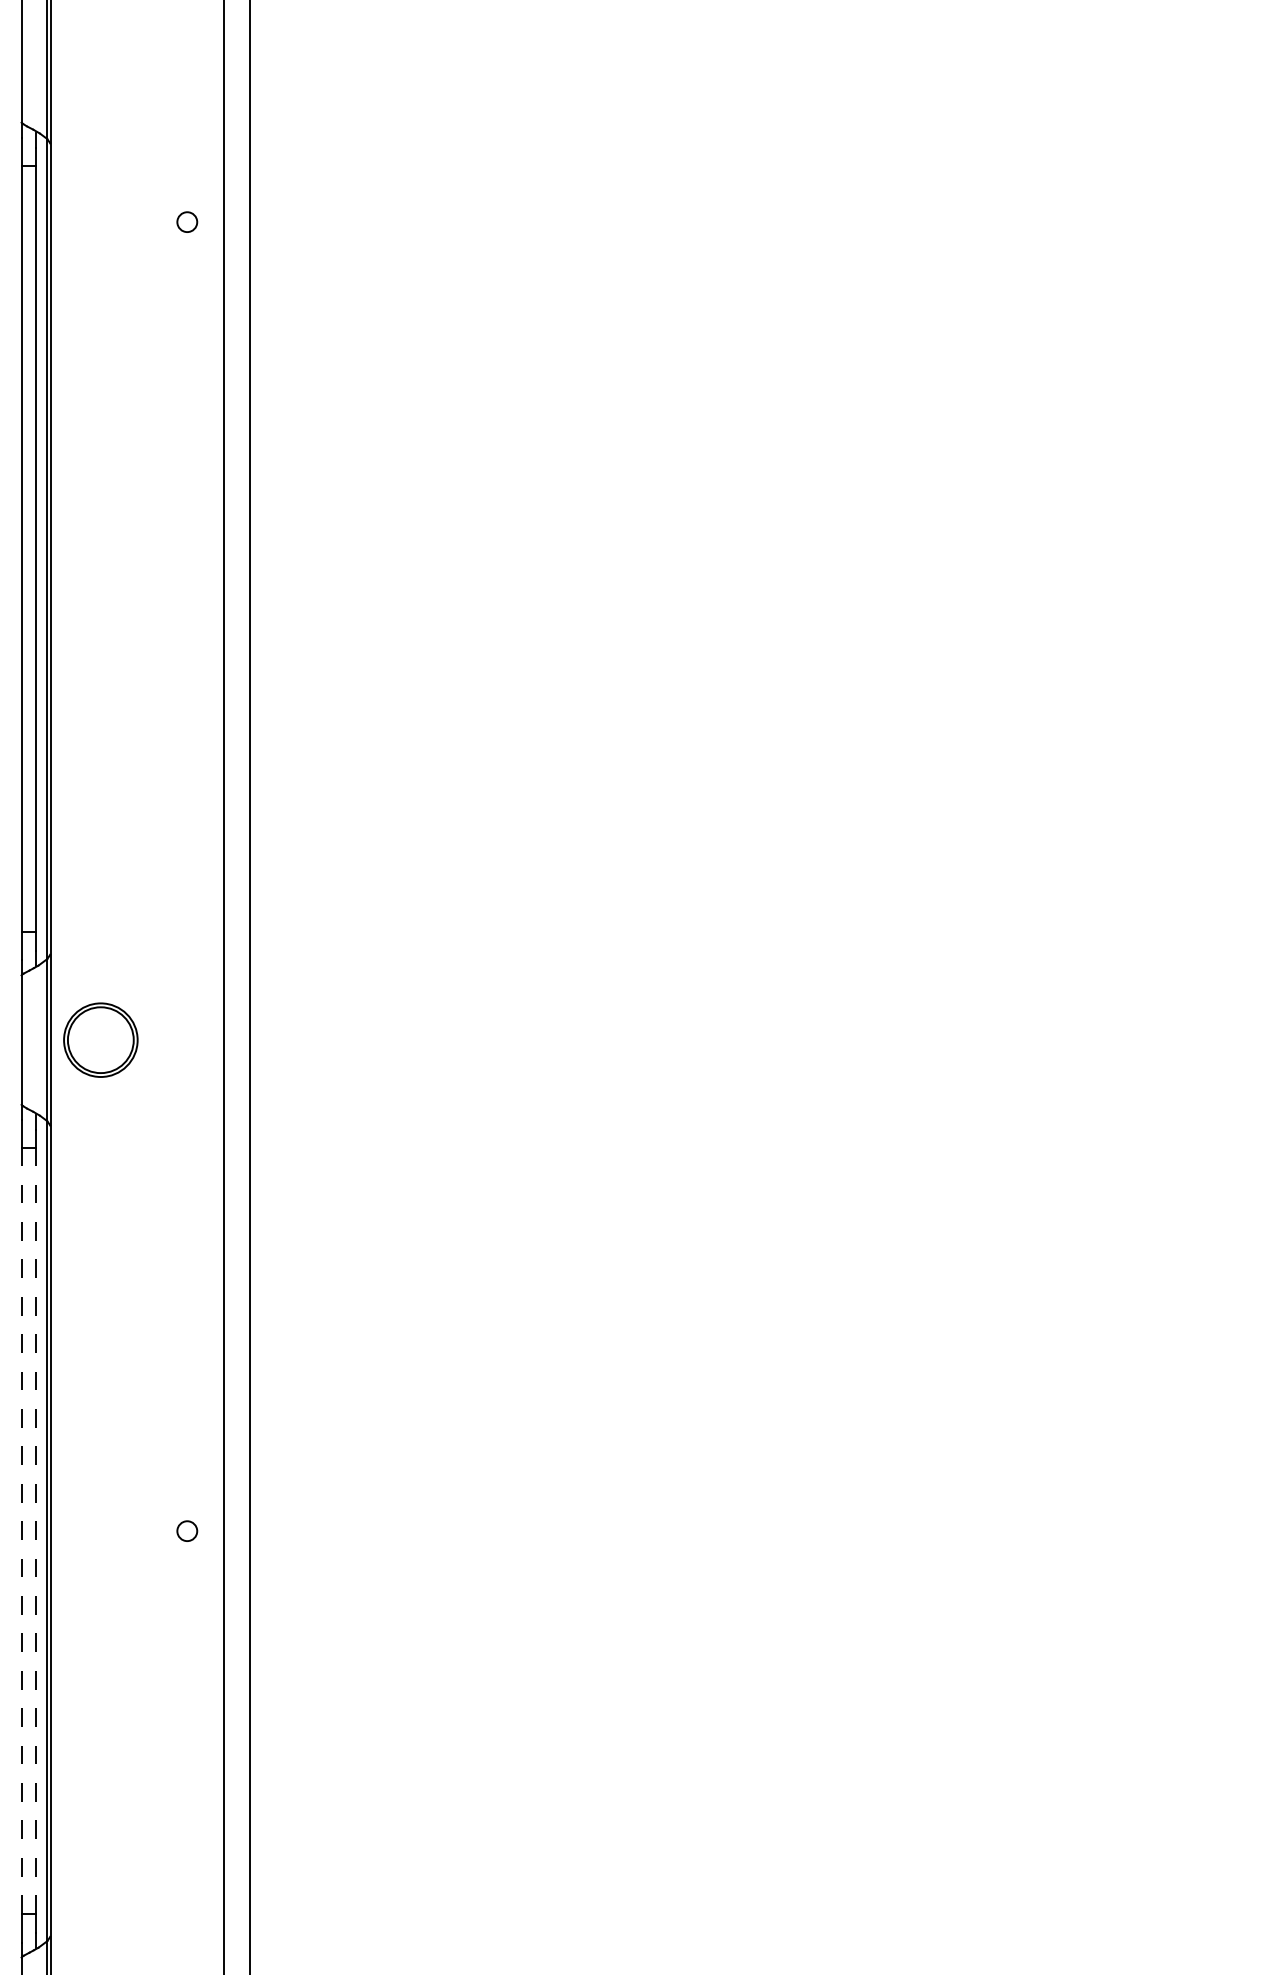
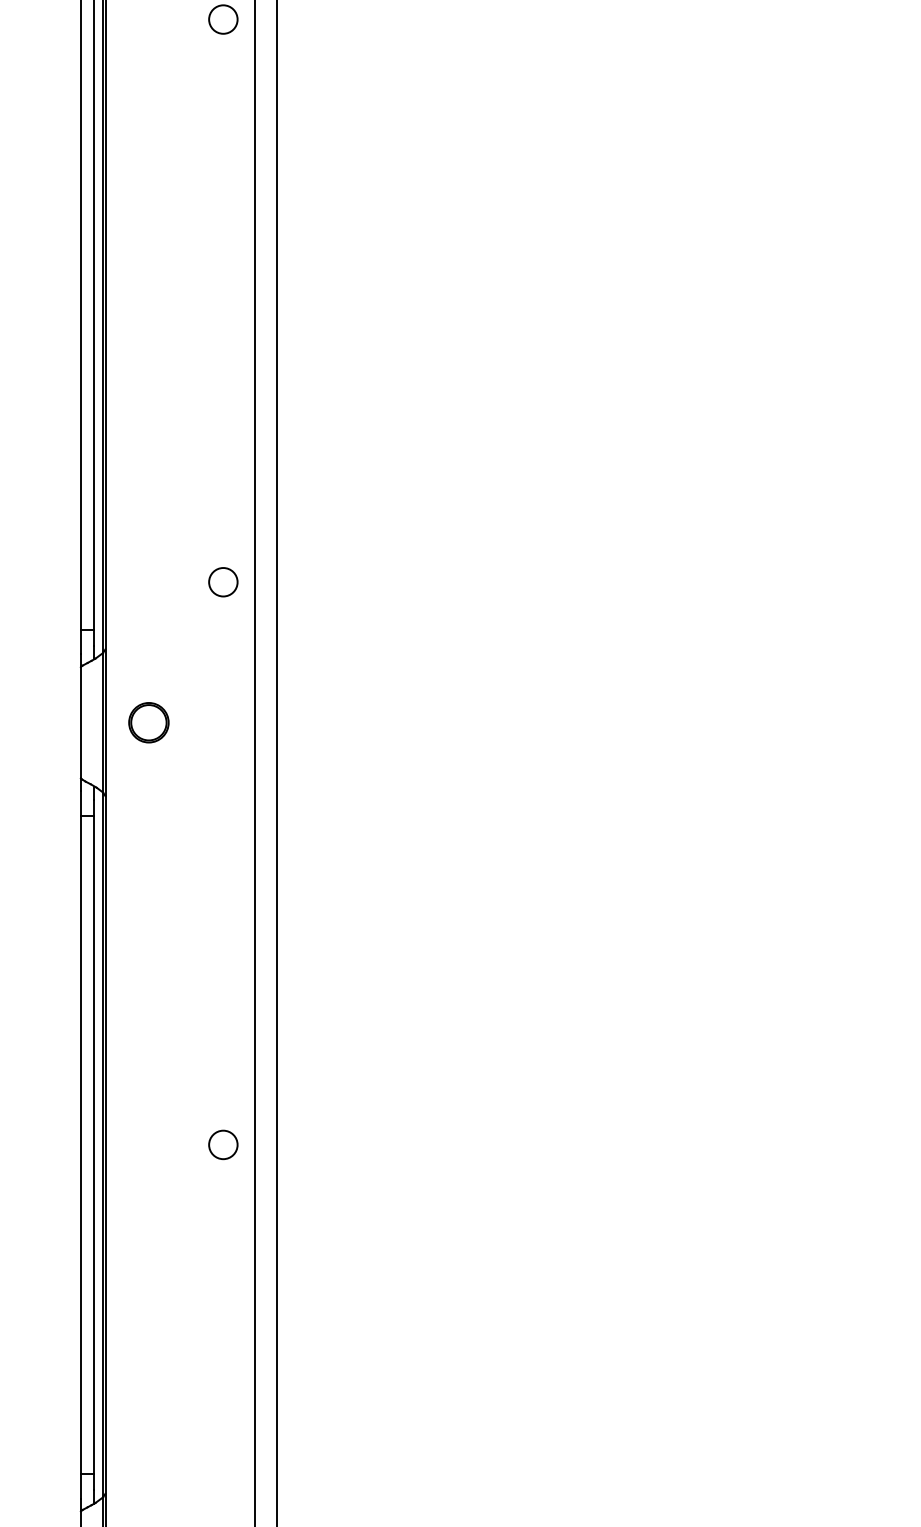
circle: (186, 221) -> (222, 18), size x1.67
circle: (186, 876) -> (222, 582), added
part: (100, 1039) -> (148, 722), size x0.62
circle: (186, 1530) -> (222, 1144), size x1.67
line: (21, 1531) -> (80, 1145), dashed -> solid
line: (36, 1531) -> (93, 1145), dashed -> solid

